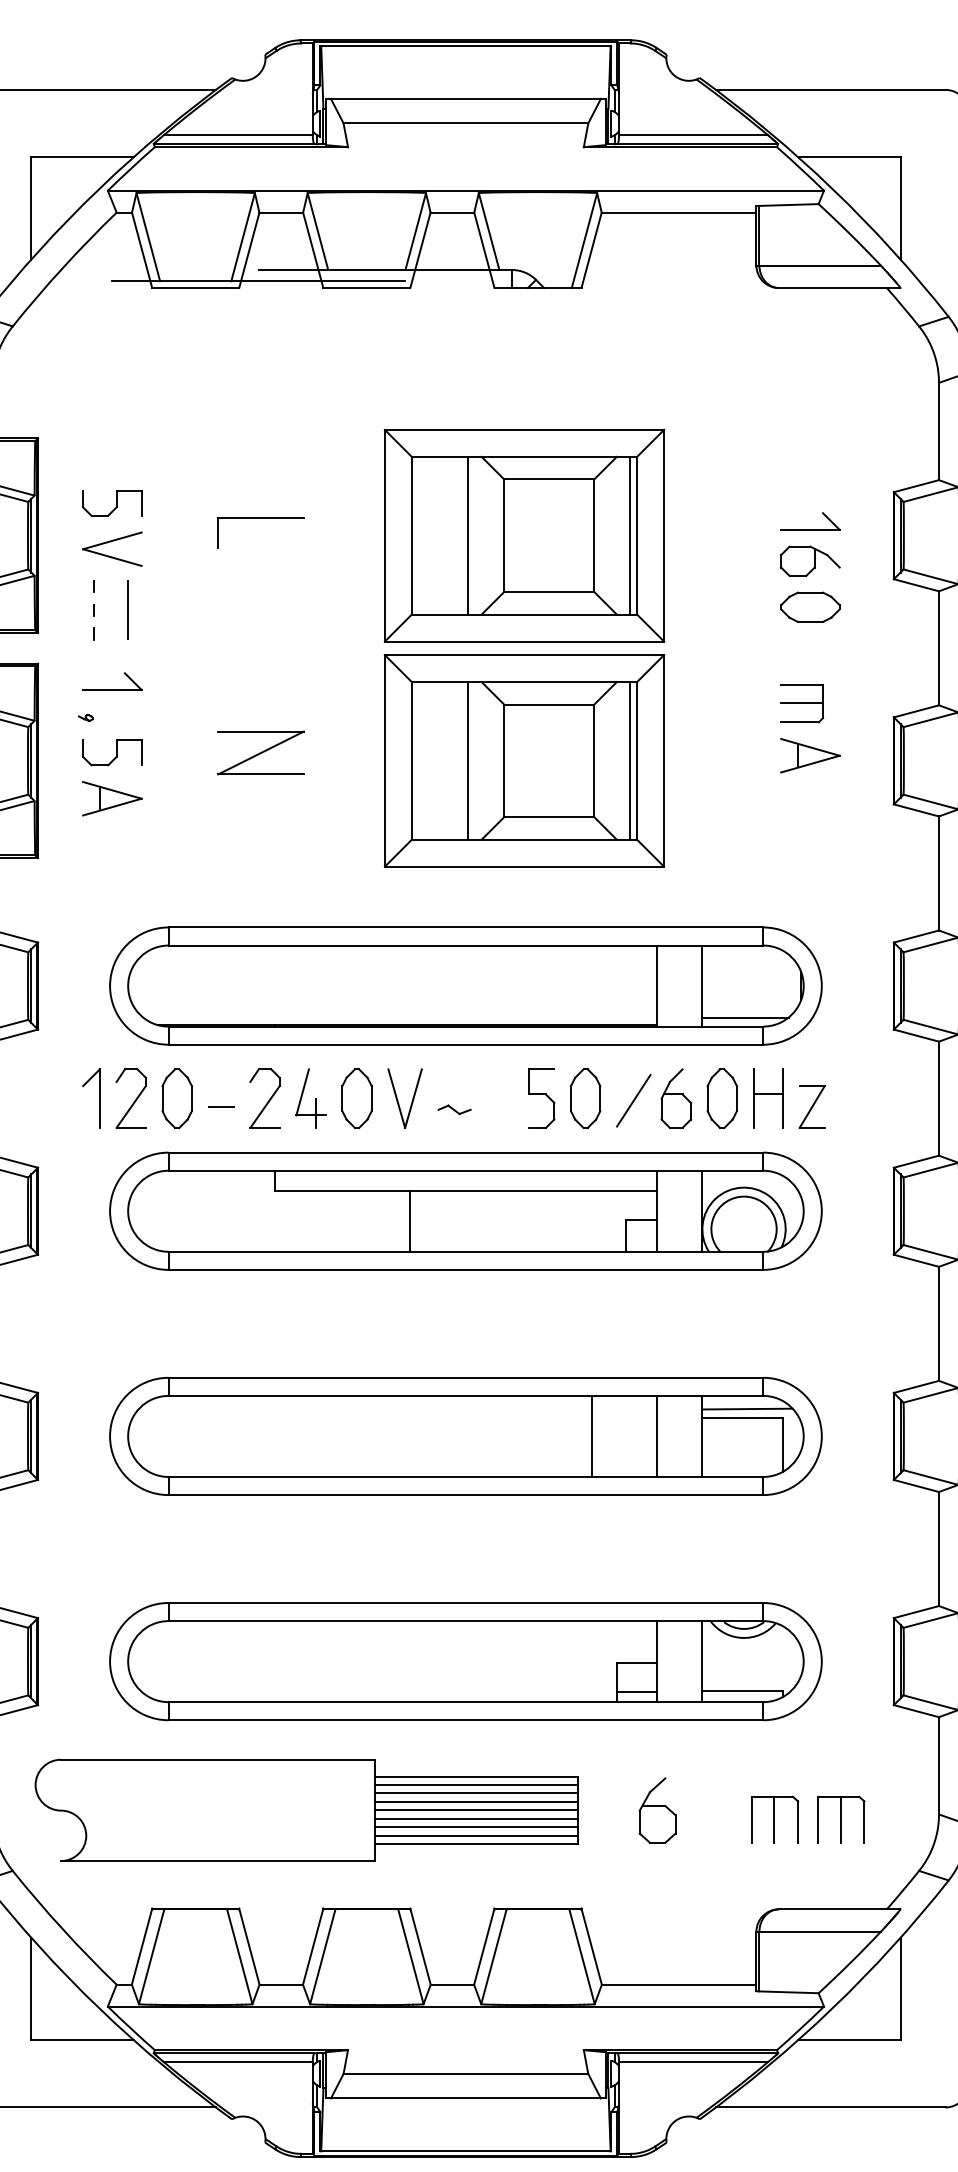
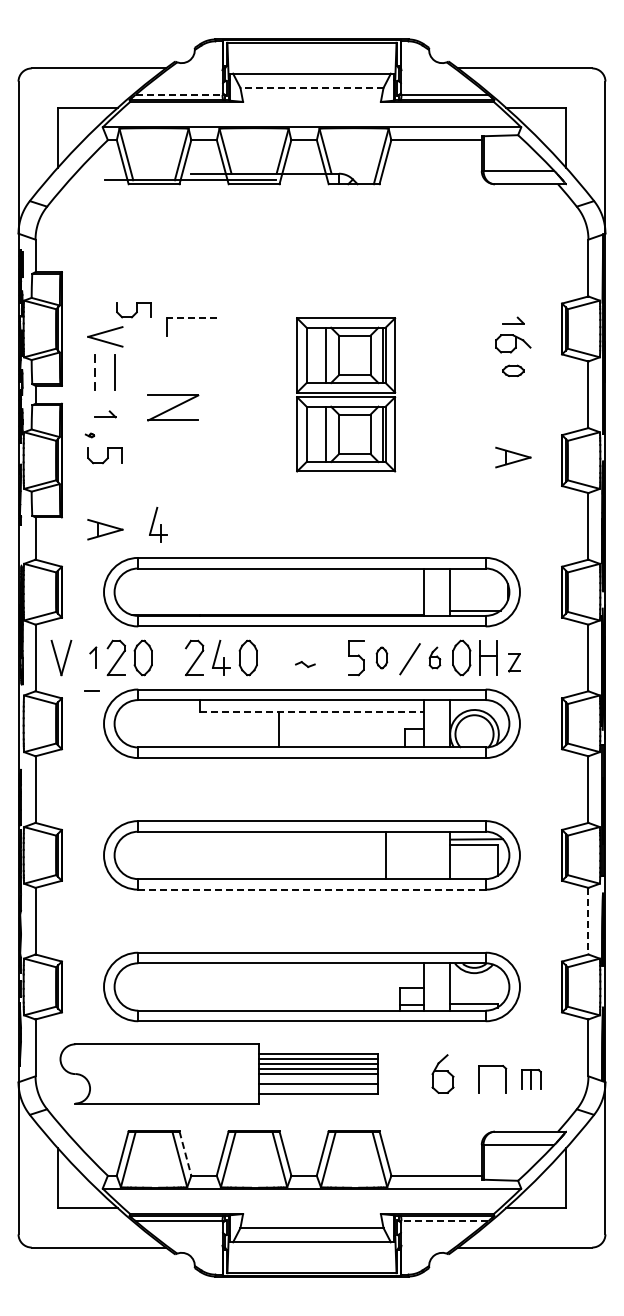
line: (466, 124) -> (312, 88), solid -> dashed
line: (239, 134) -> (179, 94), solid -> dashed
part: (110, 504) -> (133, 310), moved
line: (259, 517) -> (191, 318), solid -> dashed
part: (810, 521) -> (513, 320), size x0.6
part: (810, 606) -> (513, 370), size x0.6
part: (523, 647) -> (345, 394), size x0.6
part: (112, 682) -> (105, 414), size x0.6
part: (802, 704) -> (508, 427), removed
part: (261, 752) -> (173, 407), moved
part: (112, 798) -> (105, 529), moved
part: (203, 870) -> (158, 524), added
part: (92, 1097) -> (93, 657), size x0.6
part: (584, 1097) -> (381, 657), size x0.6
part: (675, 1097) -> (434, 657), size x0.6
part: (405, 1099) -> (61, 658), moved
line: (220, 1106) -> (91, 690), moved
part: (812, 1106) -> (514, 662), size x0.7
line: (466, 1190) -> (312, 711), solid -> dashed
line: (656, 1436) -> (423, 855), removed
line: (466, 1494) -> (312, 889), solid -> dashed
line: (939, 1549) -> (588, 921), solid -> dashed
part: (656, 1809) -> (442, 1073), moved
line: (477, 1818) -> (318, 1078), removed
line: (774, 1819) -> (492, 1079), removed
part: (841, 1819) -> (531, 1079), size x0.7
line: (477, 1835) -> (318, 1088), removed
line: (249, 1946) -> (185, 1153), solid -> dashed
line: (692, 2062) -> (444, 1221), solid -> dashed

